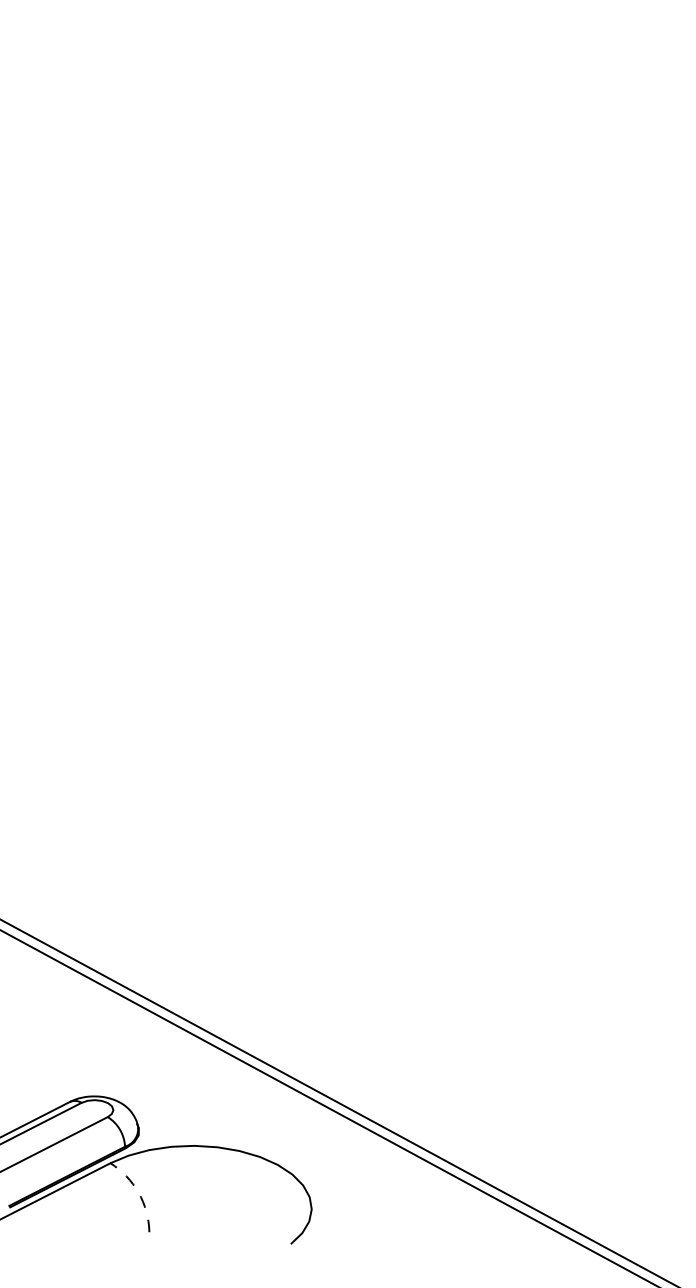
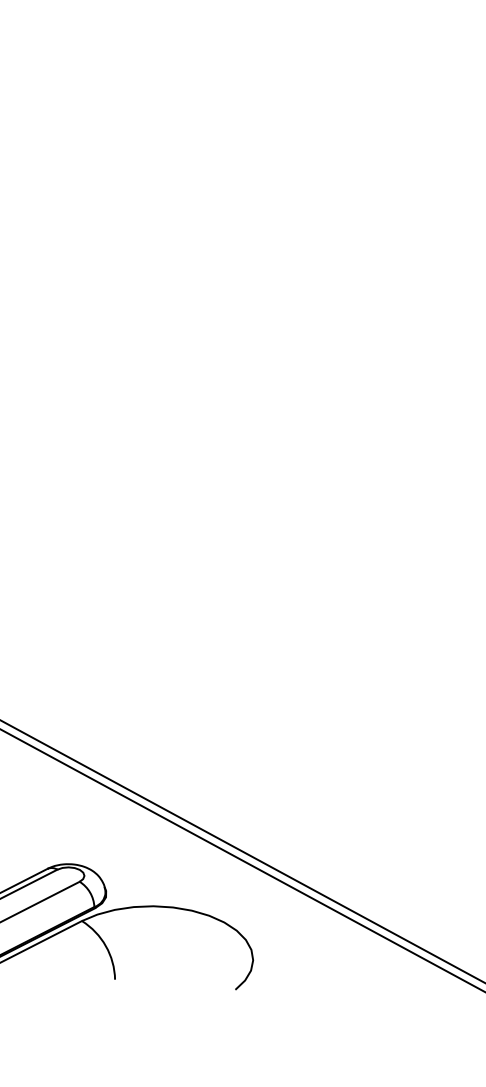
arc: (138, 1192) -> (105, 945), dashed -> solid

